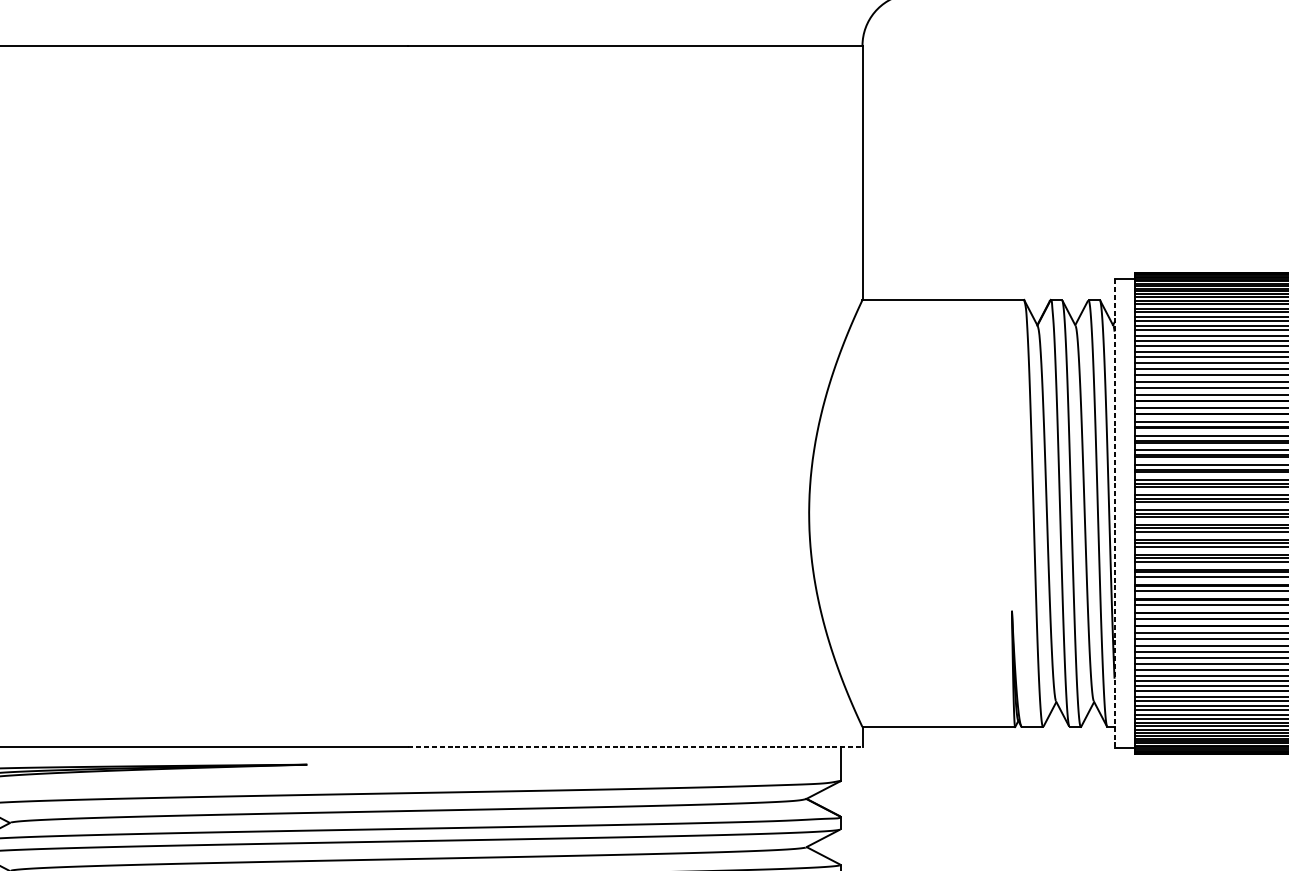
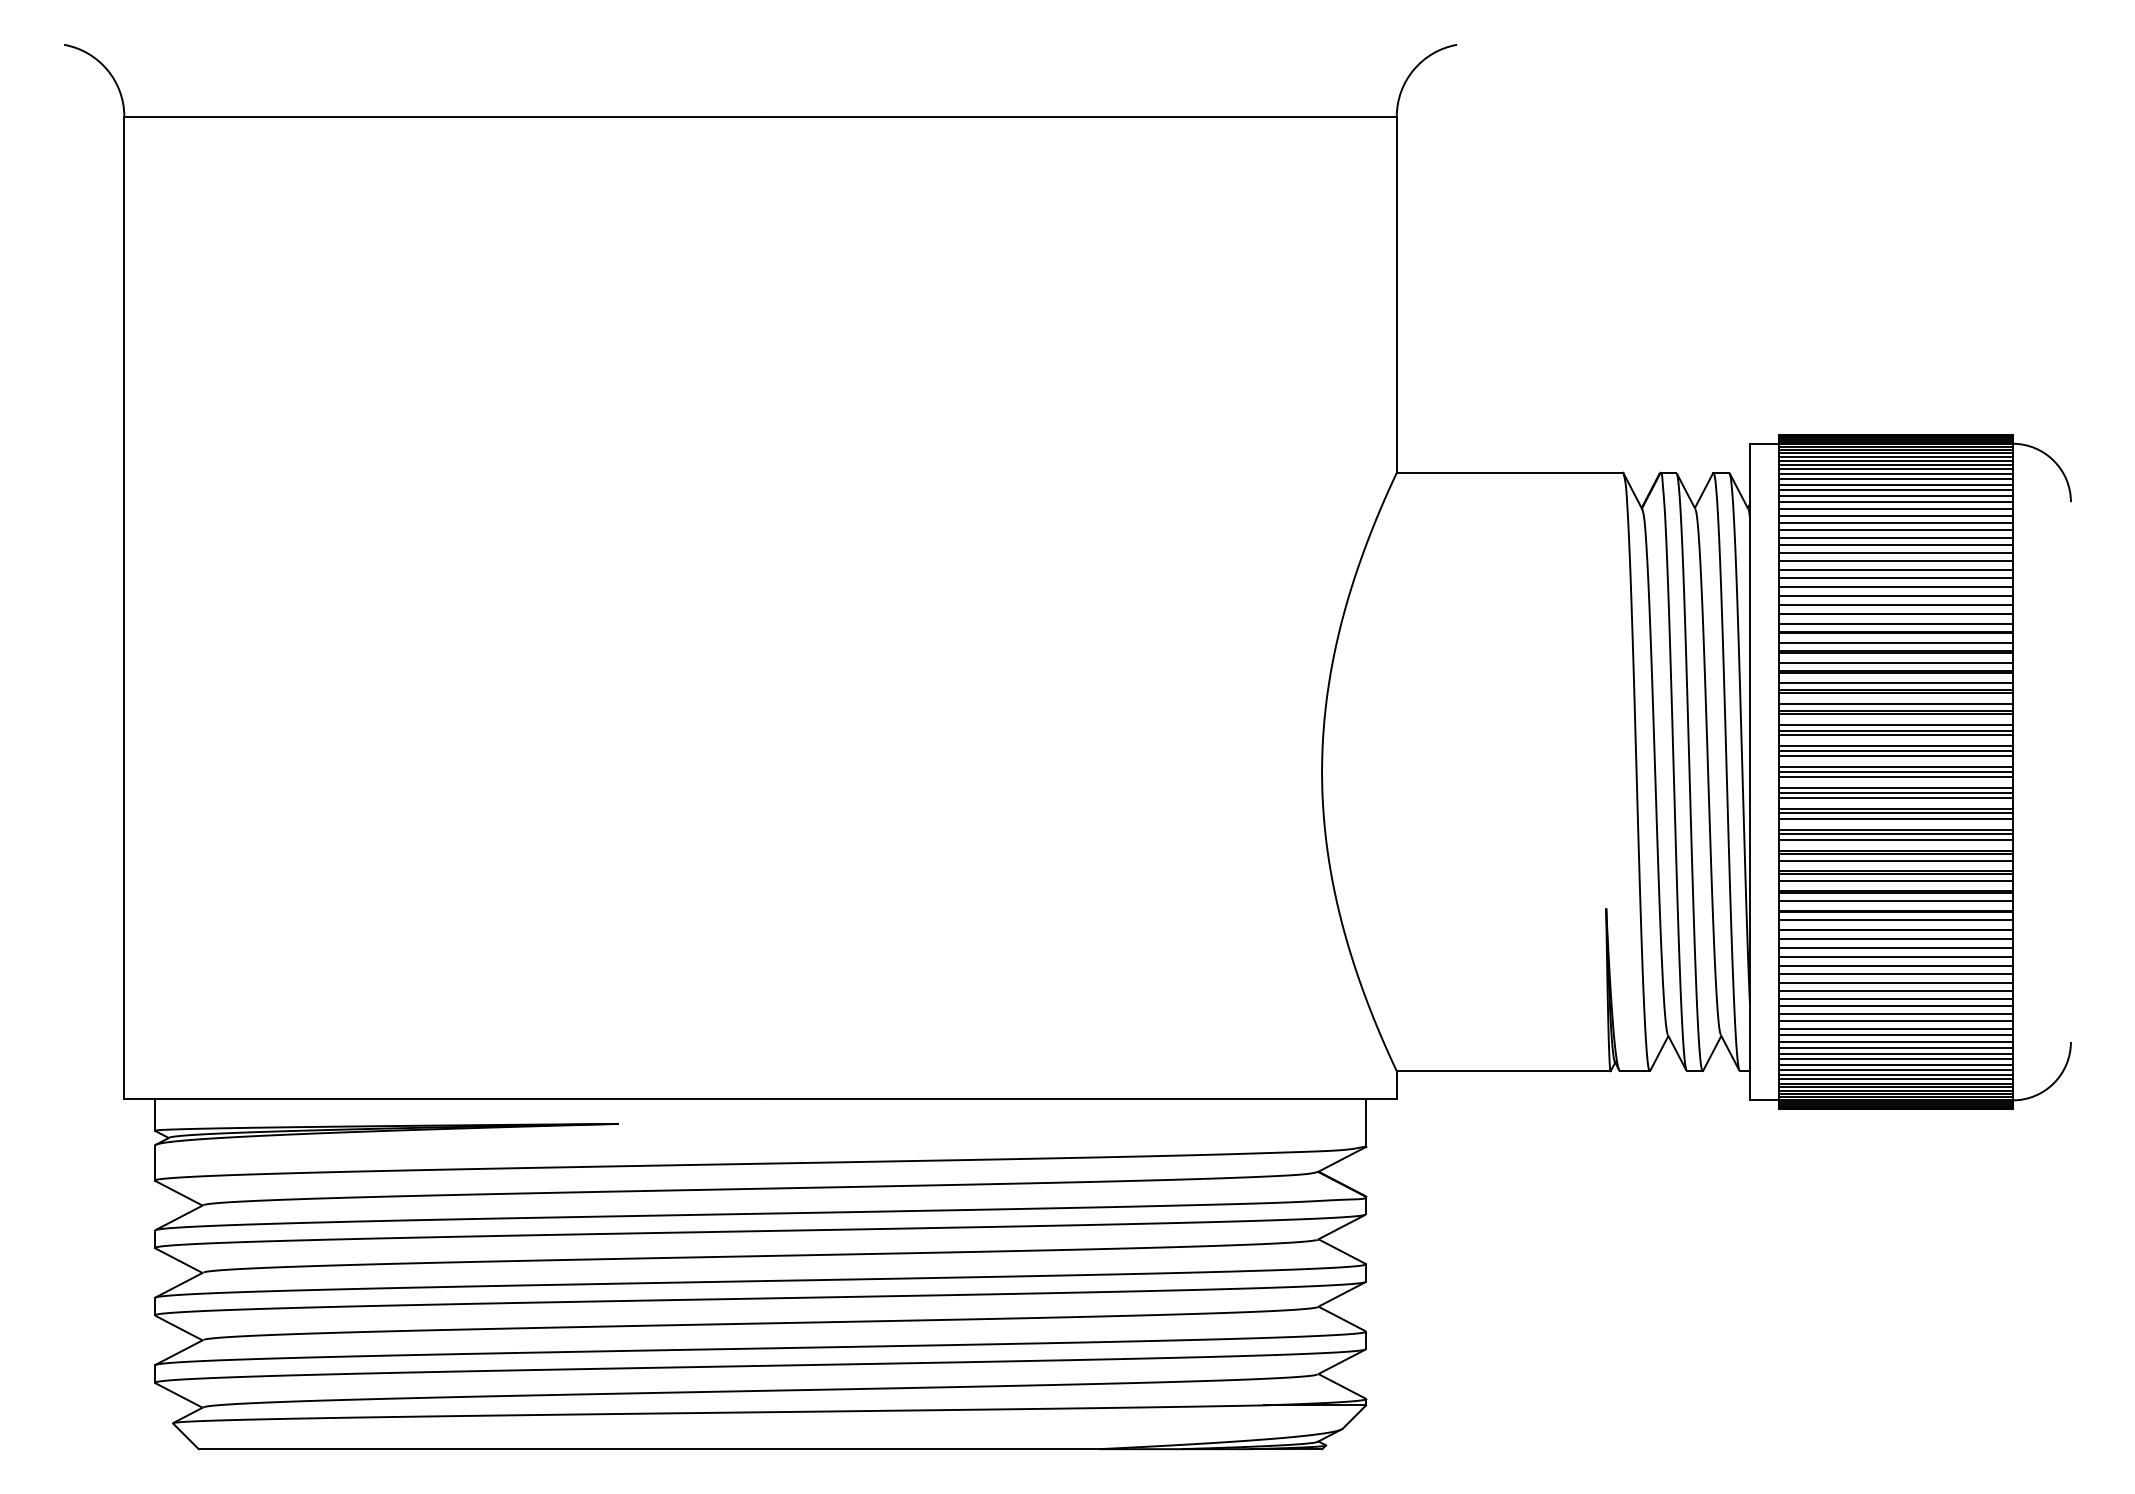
line: (1114, 513) -> (1749, 772), dashed -> solid
line: (636, 746) -> (1079, 1098), dashed -> solid

